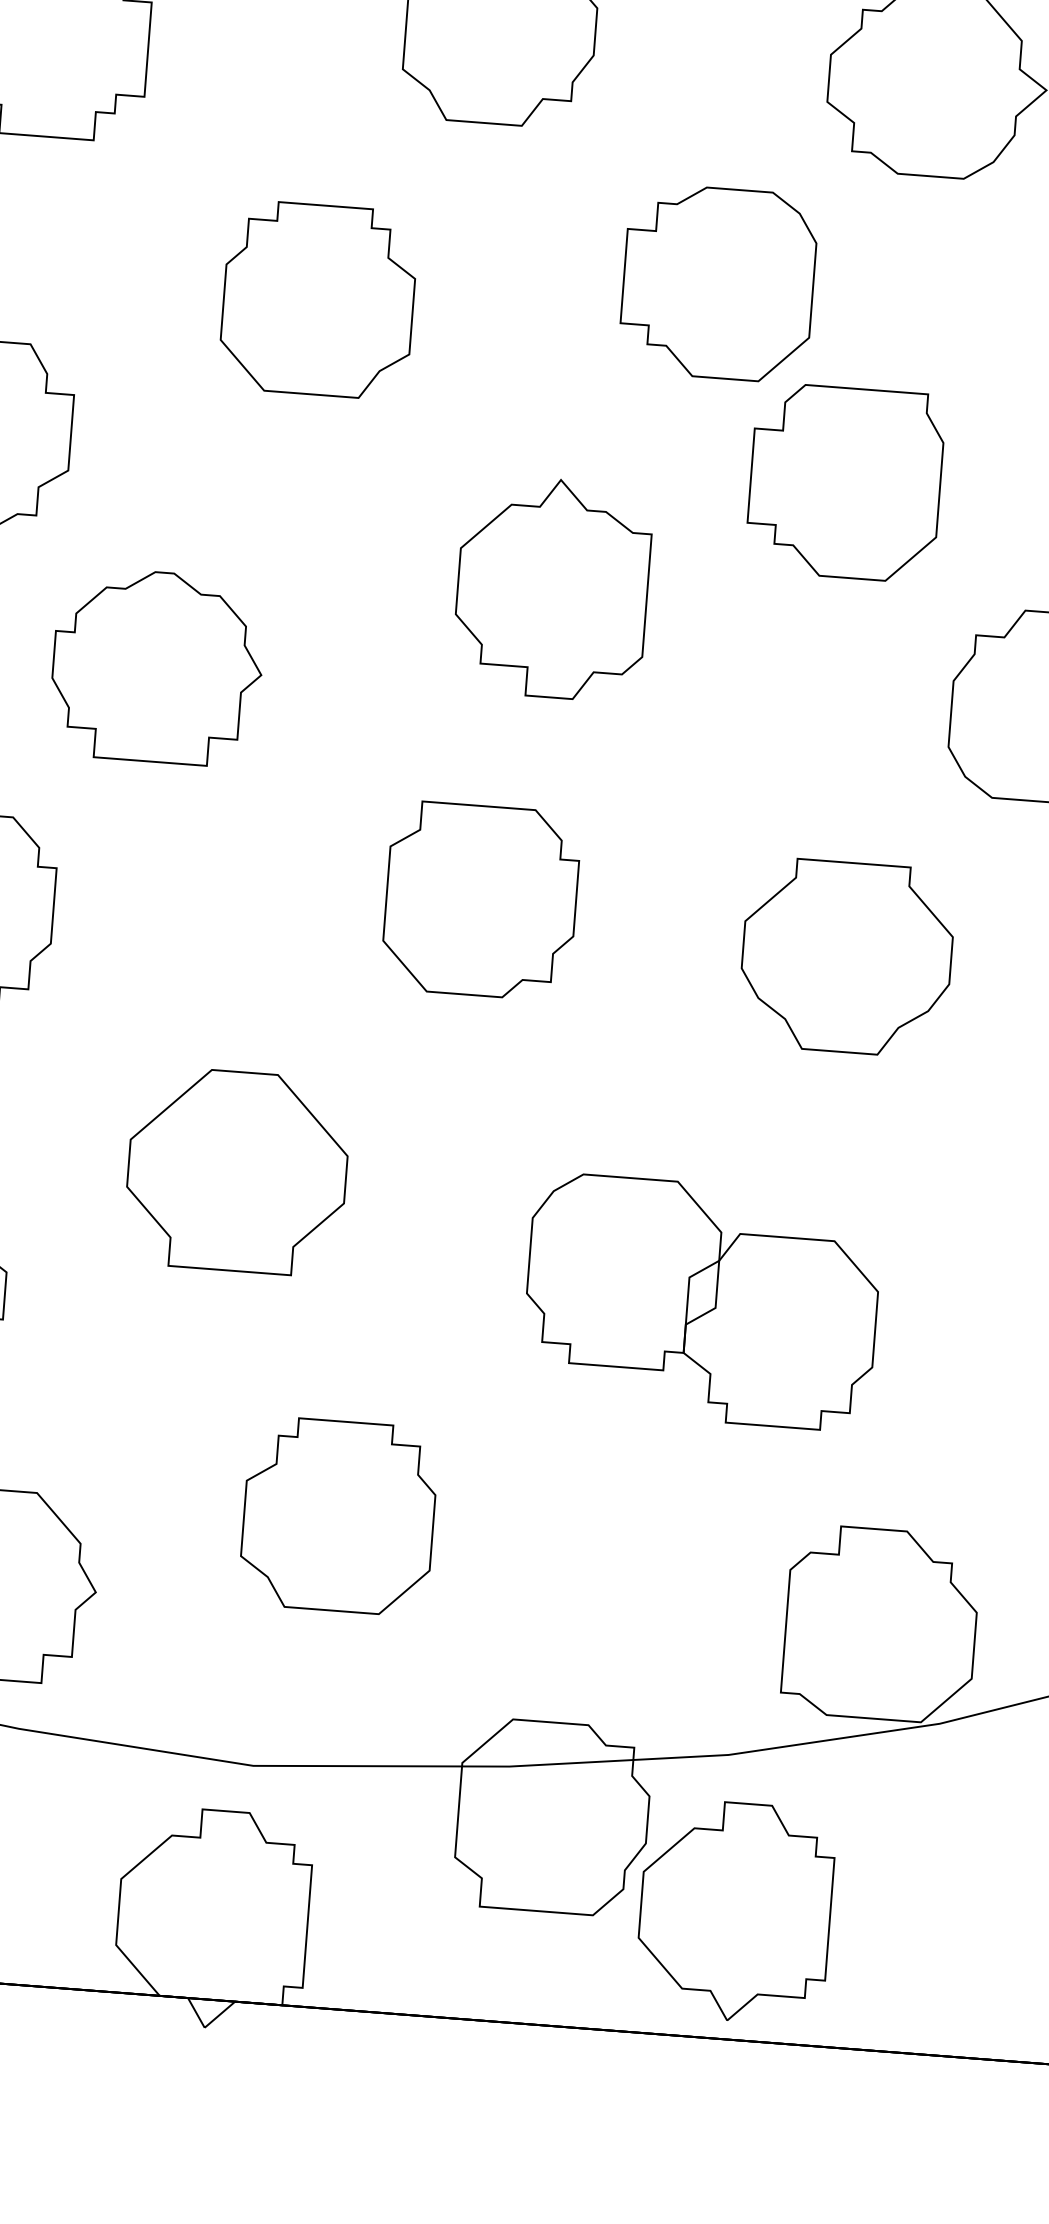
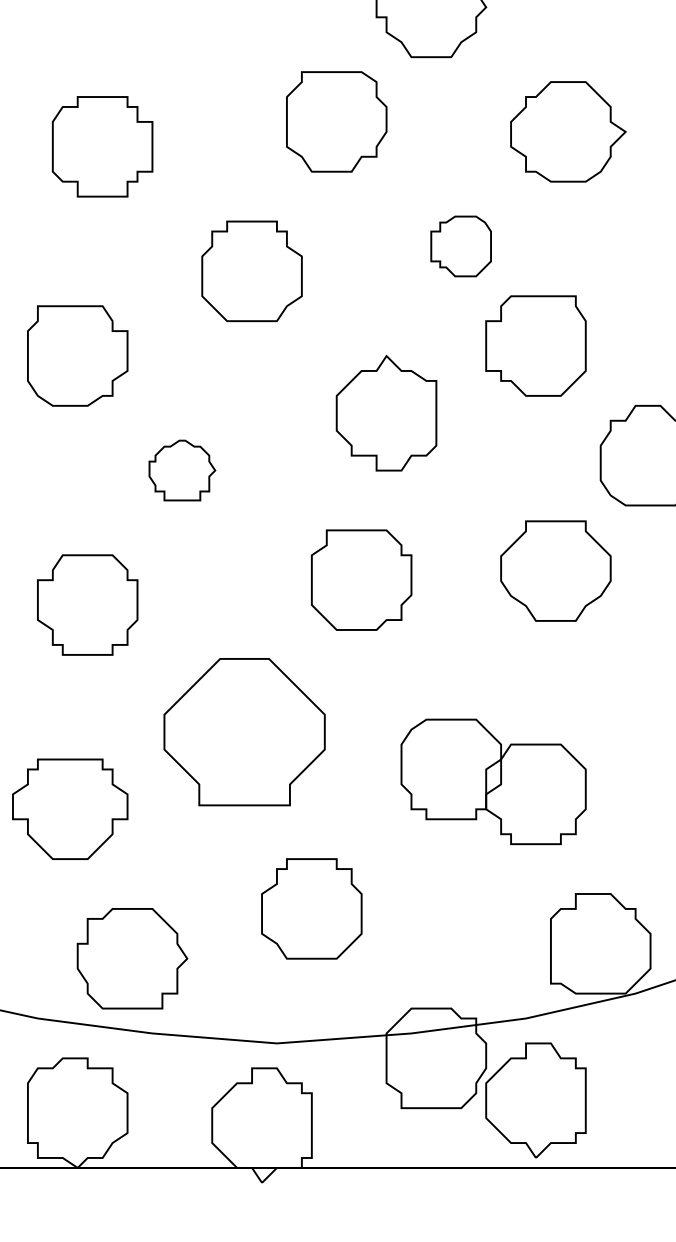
part: (717, 283) -> (460, 246), size x0.6
part: (157, 667) -> (182, 470), size x0.6
part: (846, 956) -> (555, 570), moved
part: (237, 1170) -> (244, 731), size x1.4

